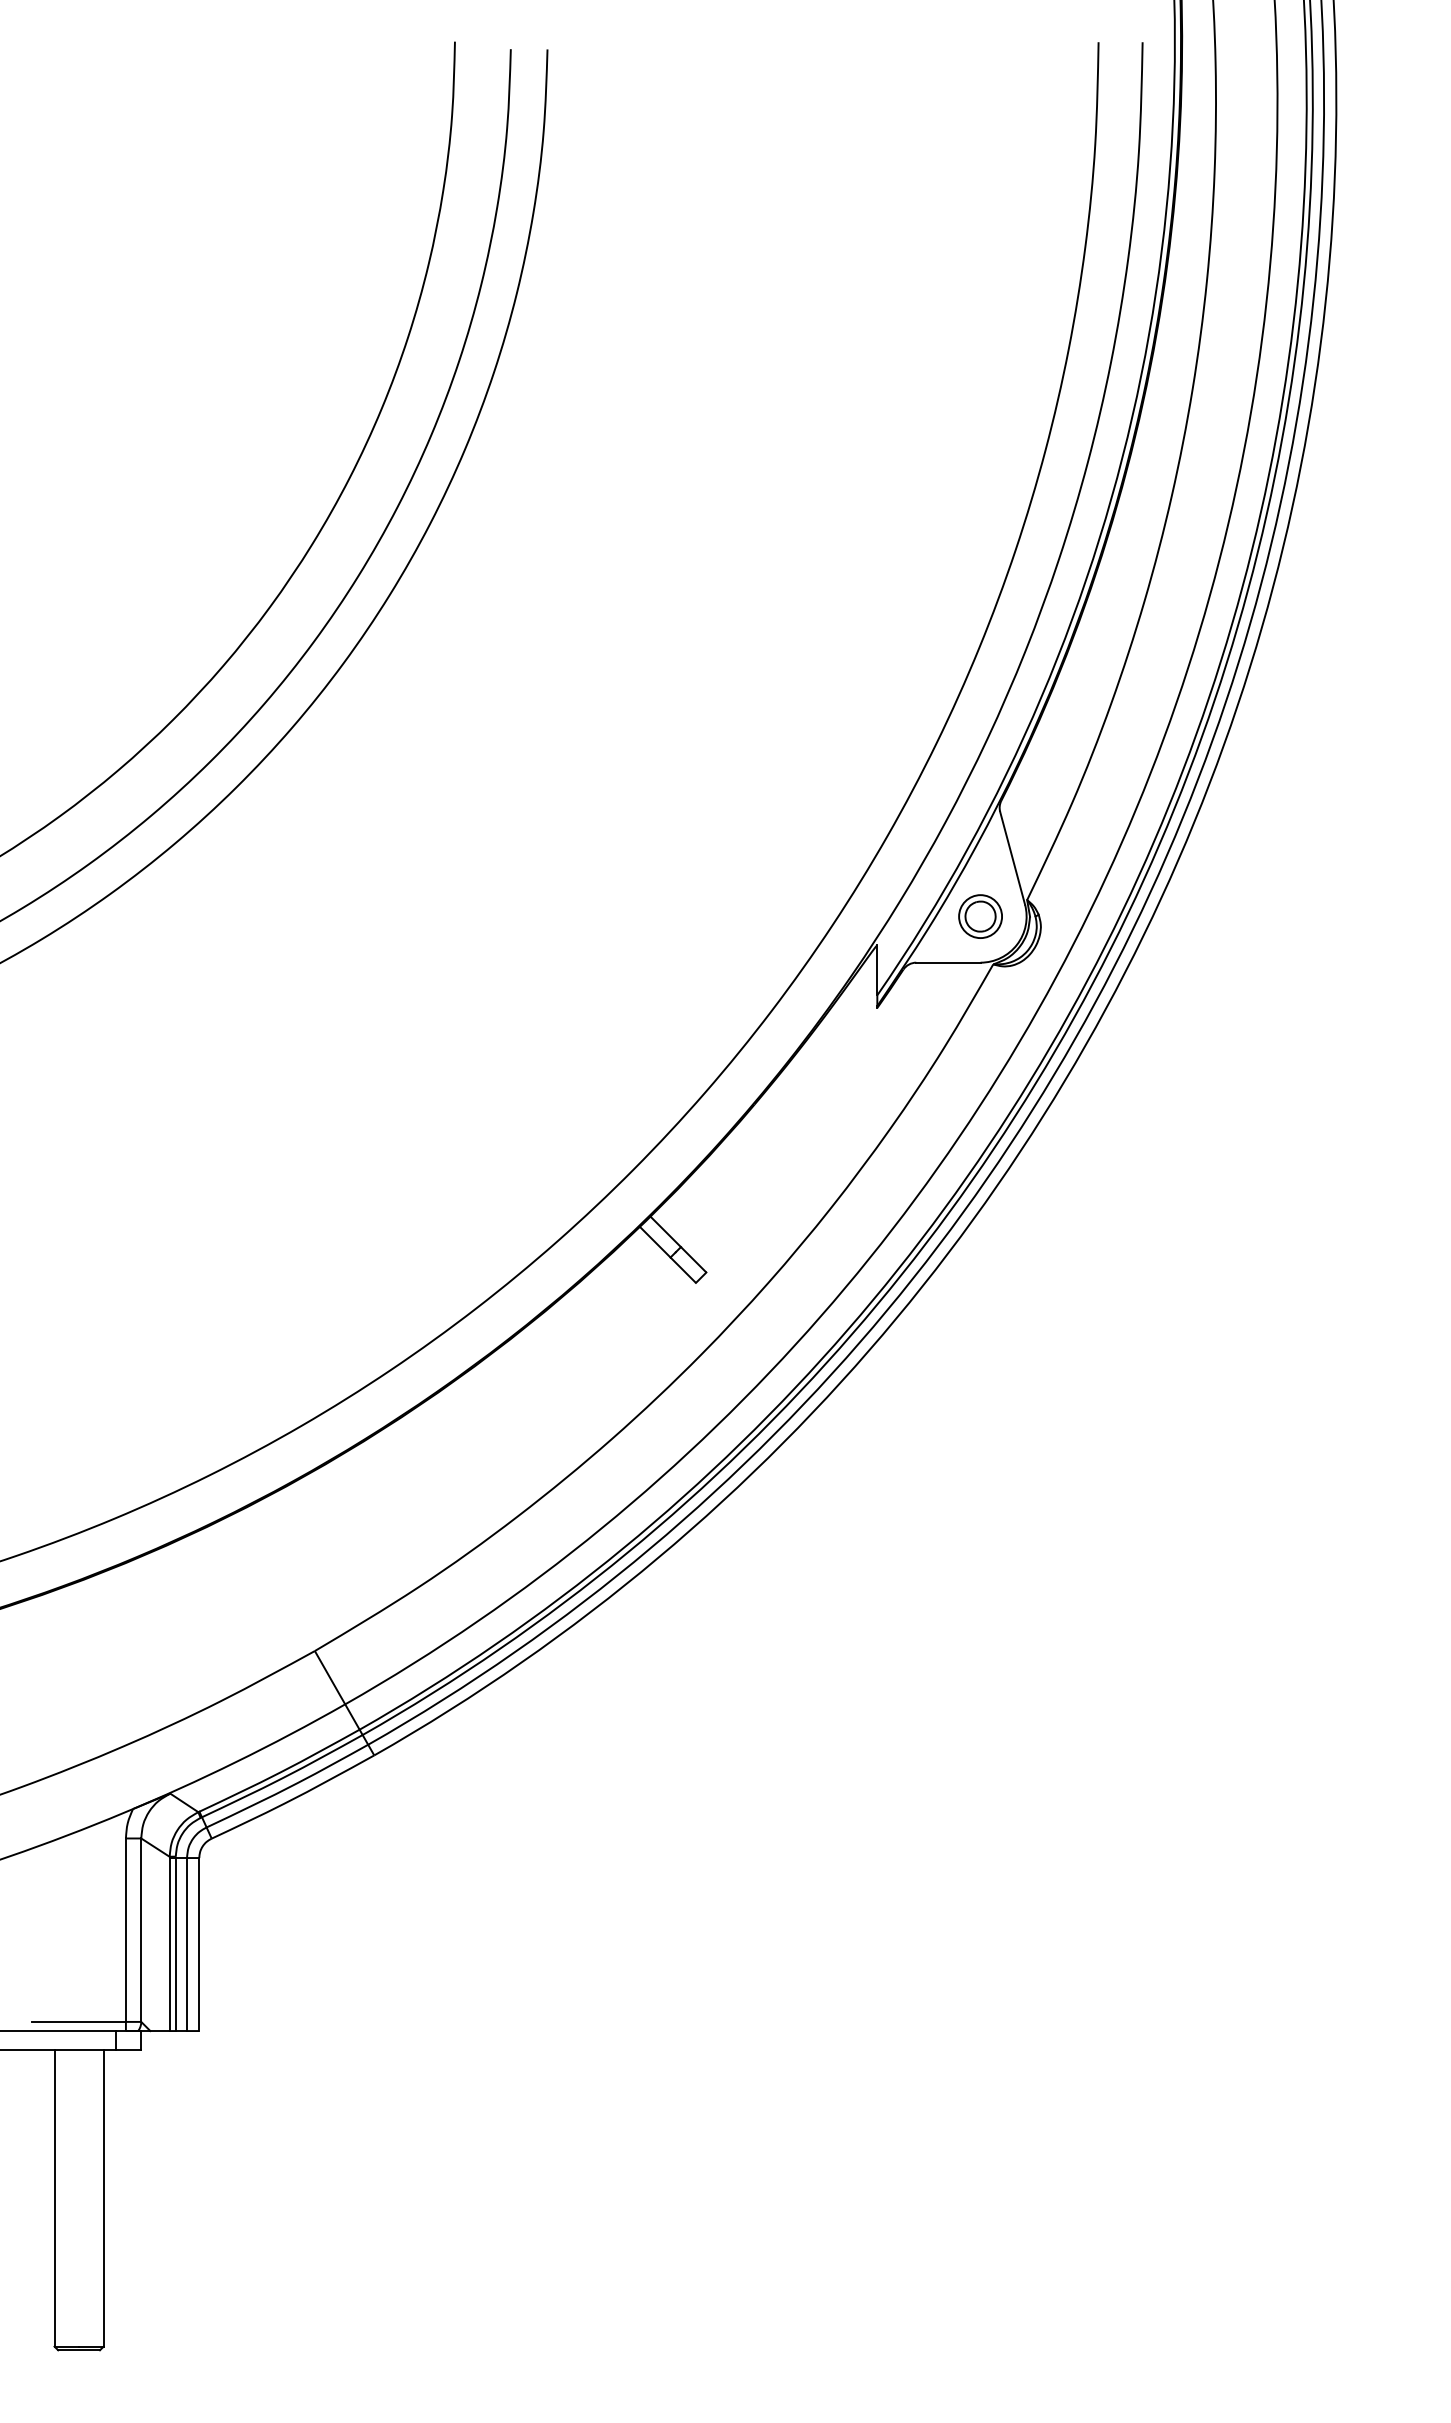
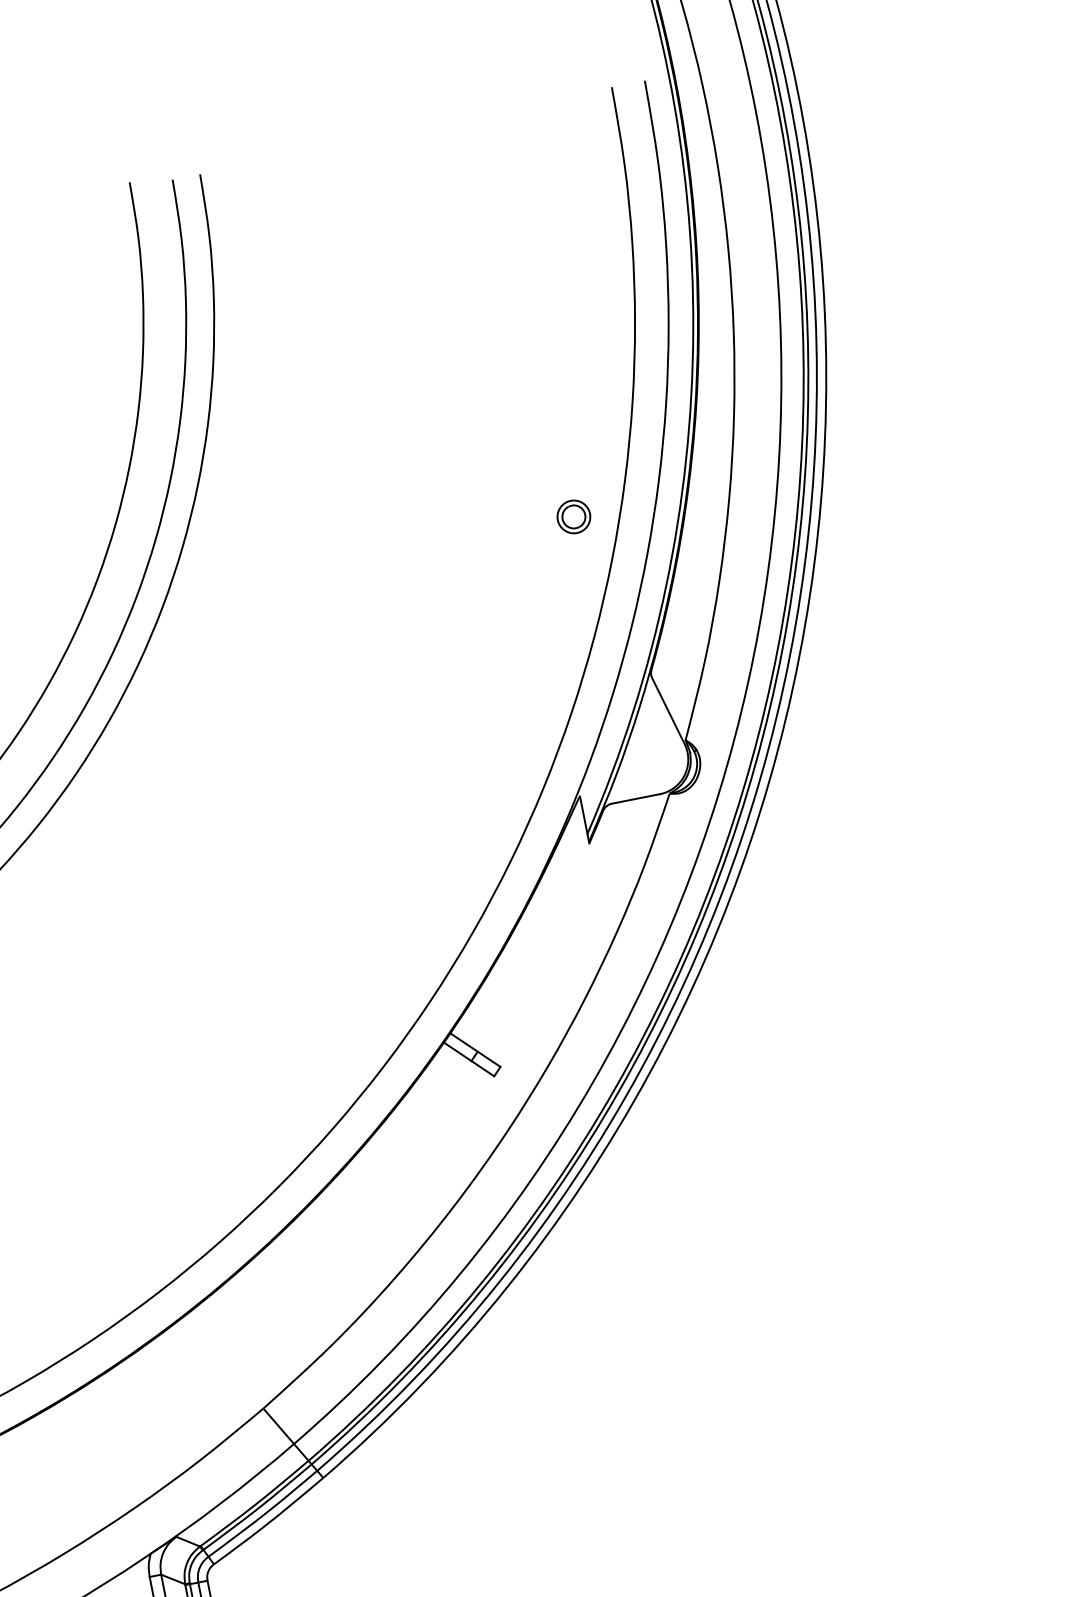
part: (980, 916) -> (573, 516), moved

